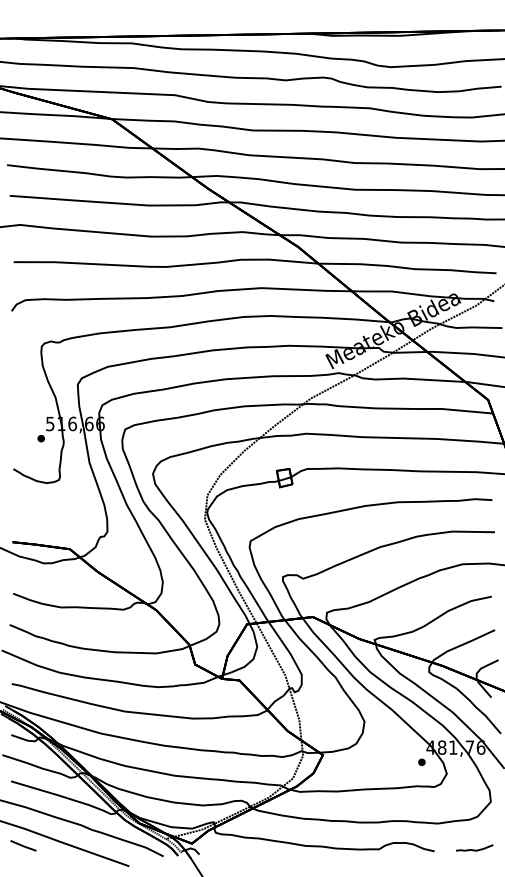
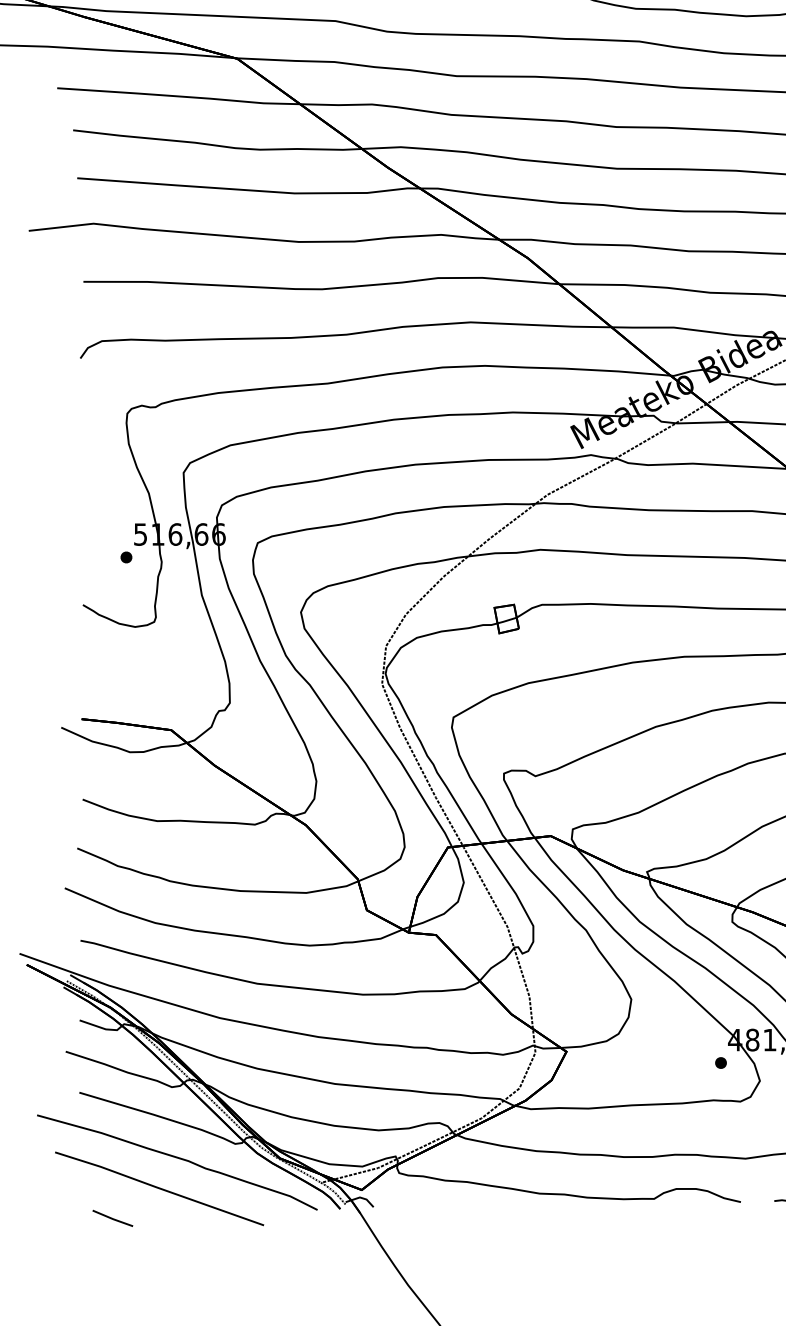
line: (23, 845) -> (112, 1217), moved

